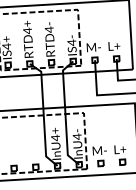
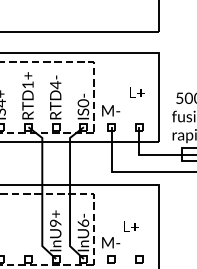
text: (27, 31) -> (27, 85), RTD4+ -> RTD1+
text: (71, 42) -> (83, 103), IS4- -> IS0-
text: (114, 45) -> (137, 92), moved
text: (77, 136) -> (83, 223), InU4- -> InU6-
text: (55, 138) -> (55, 223), InU4+ -> InU9+
text: (120, 149) -> (131, 226), moved

